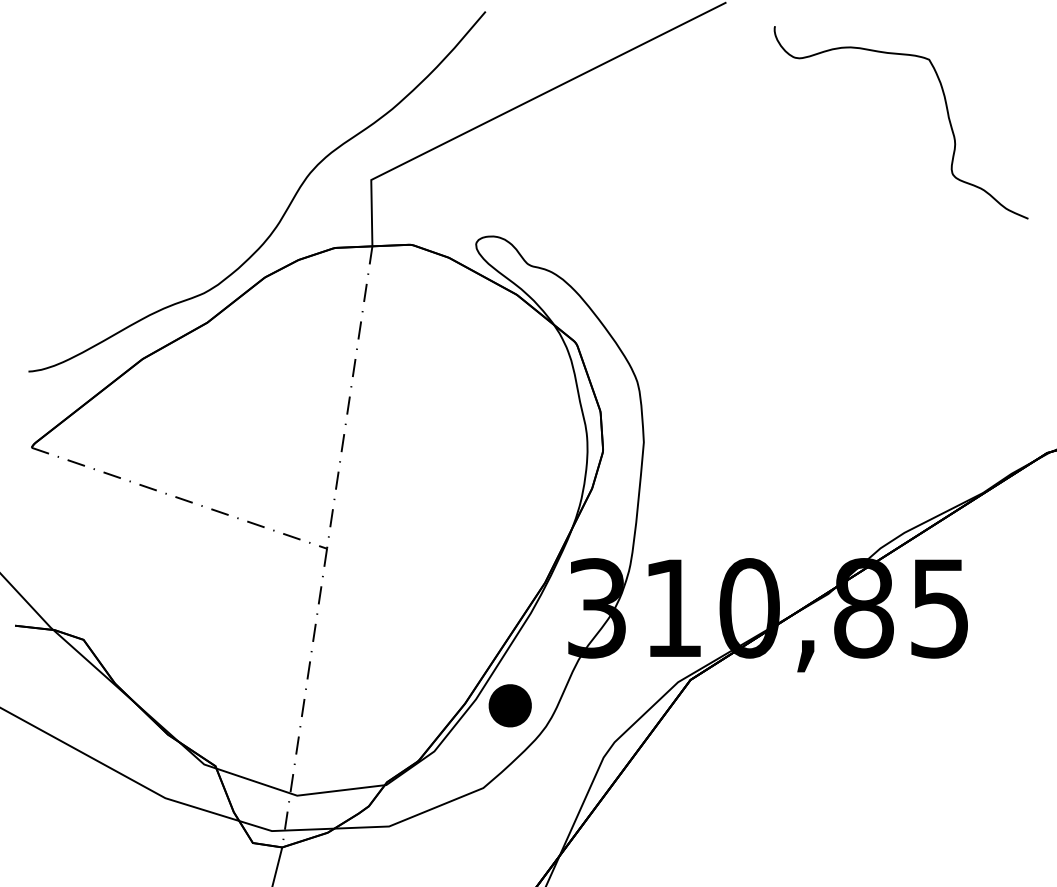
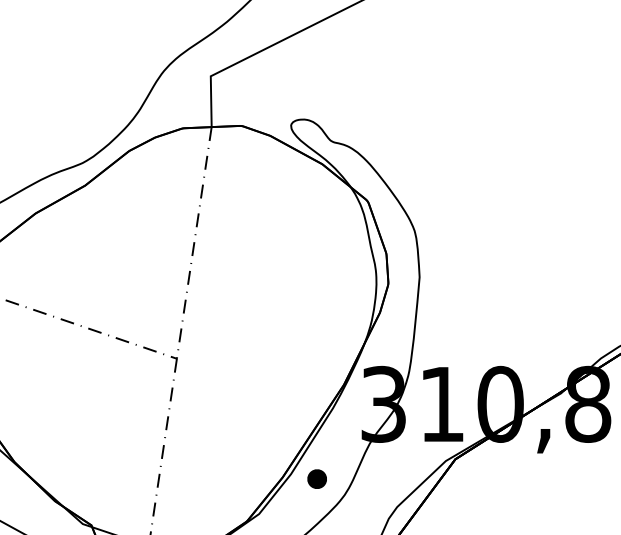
part: (509, 705) -> (316, 478), size x0.6

